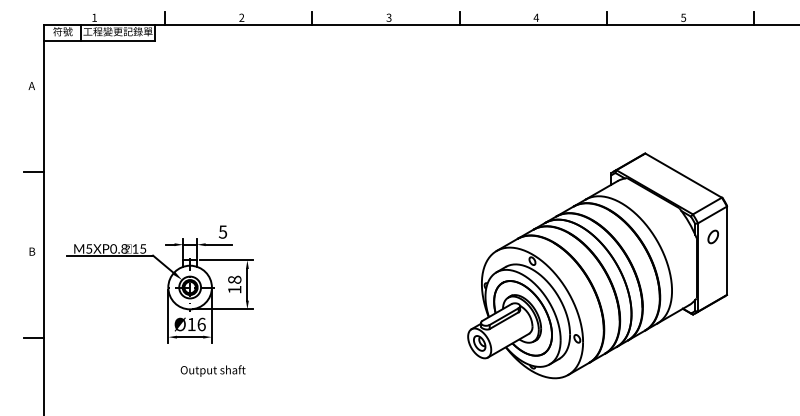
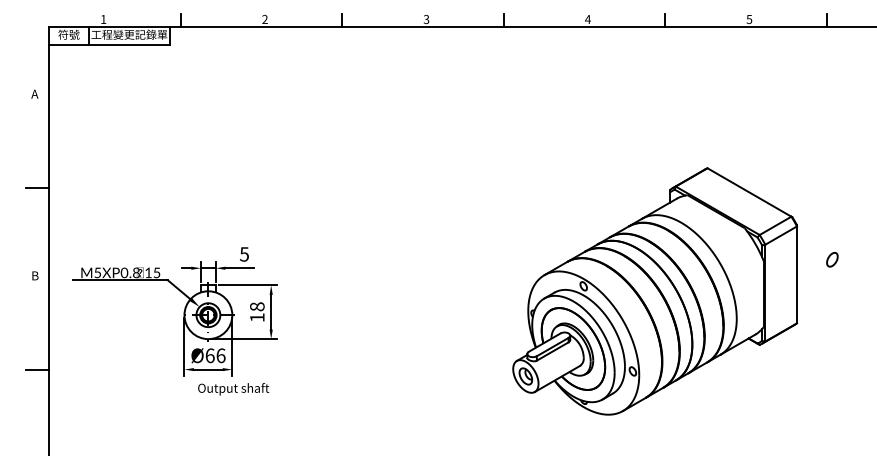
part: (712, 236) -> (831, 259), moved
text: (191, 324) -> (209, 355), Ø16 -> Ø66
text: (212, 370) -> (232, 388), moved

